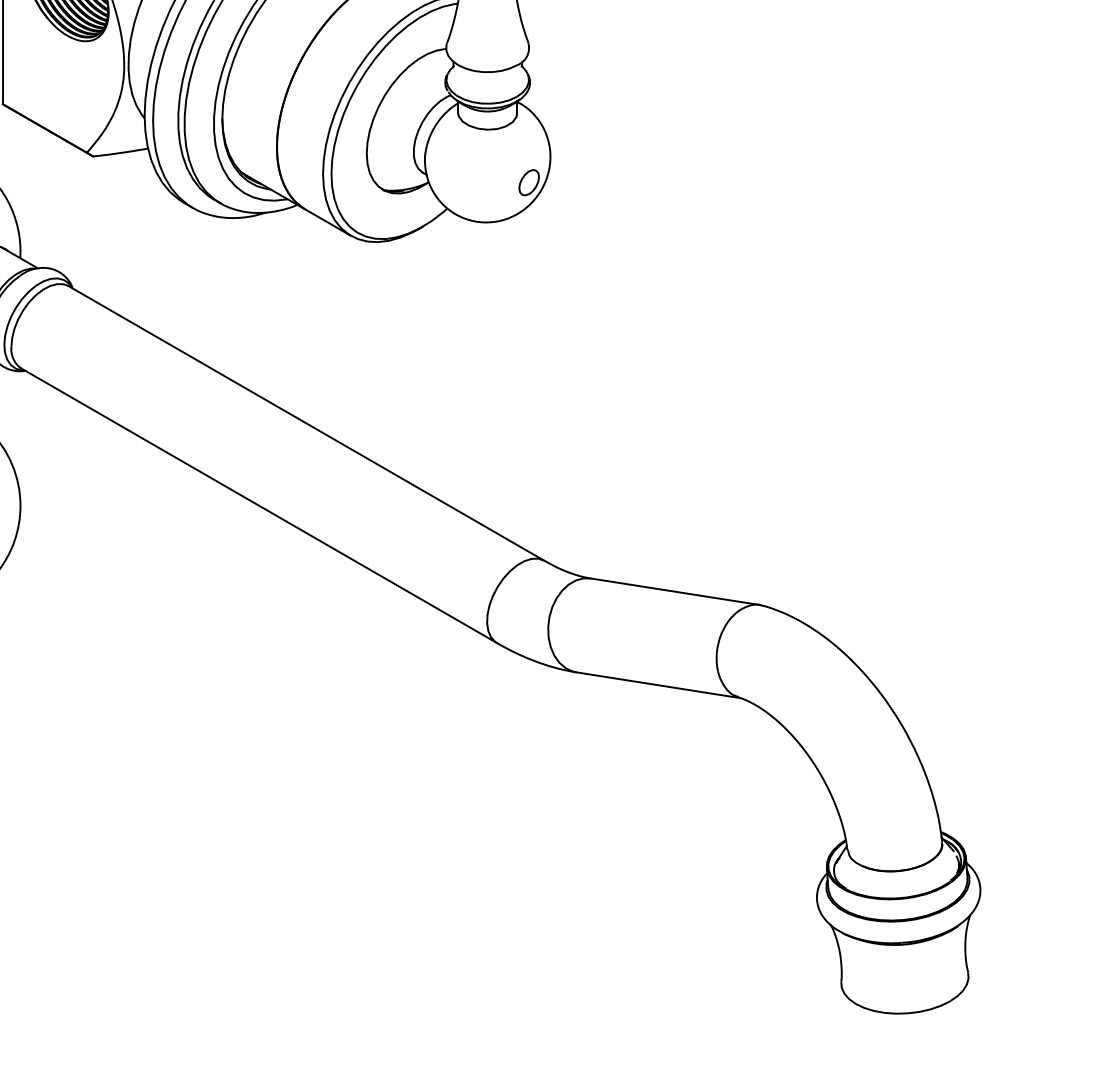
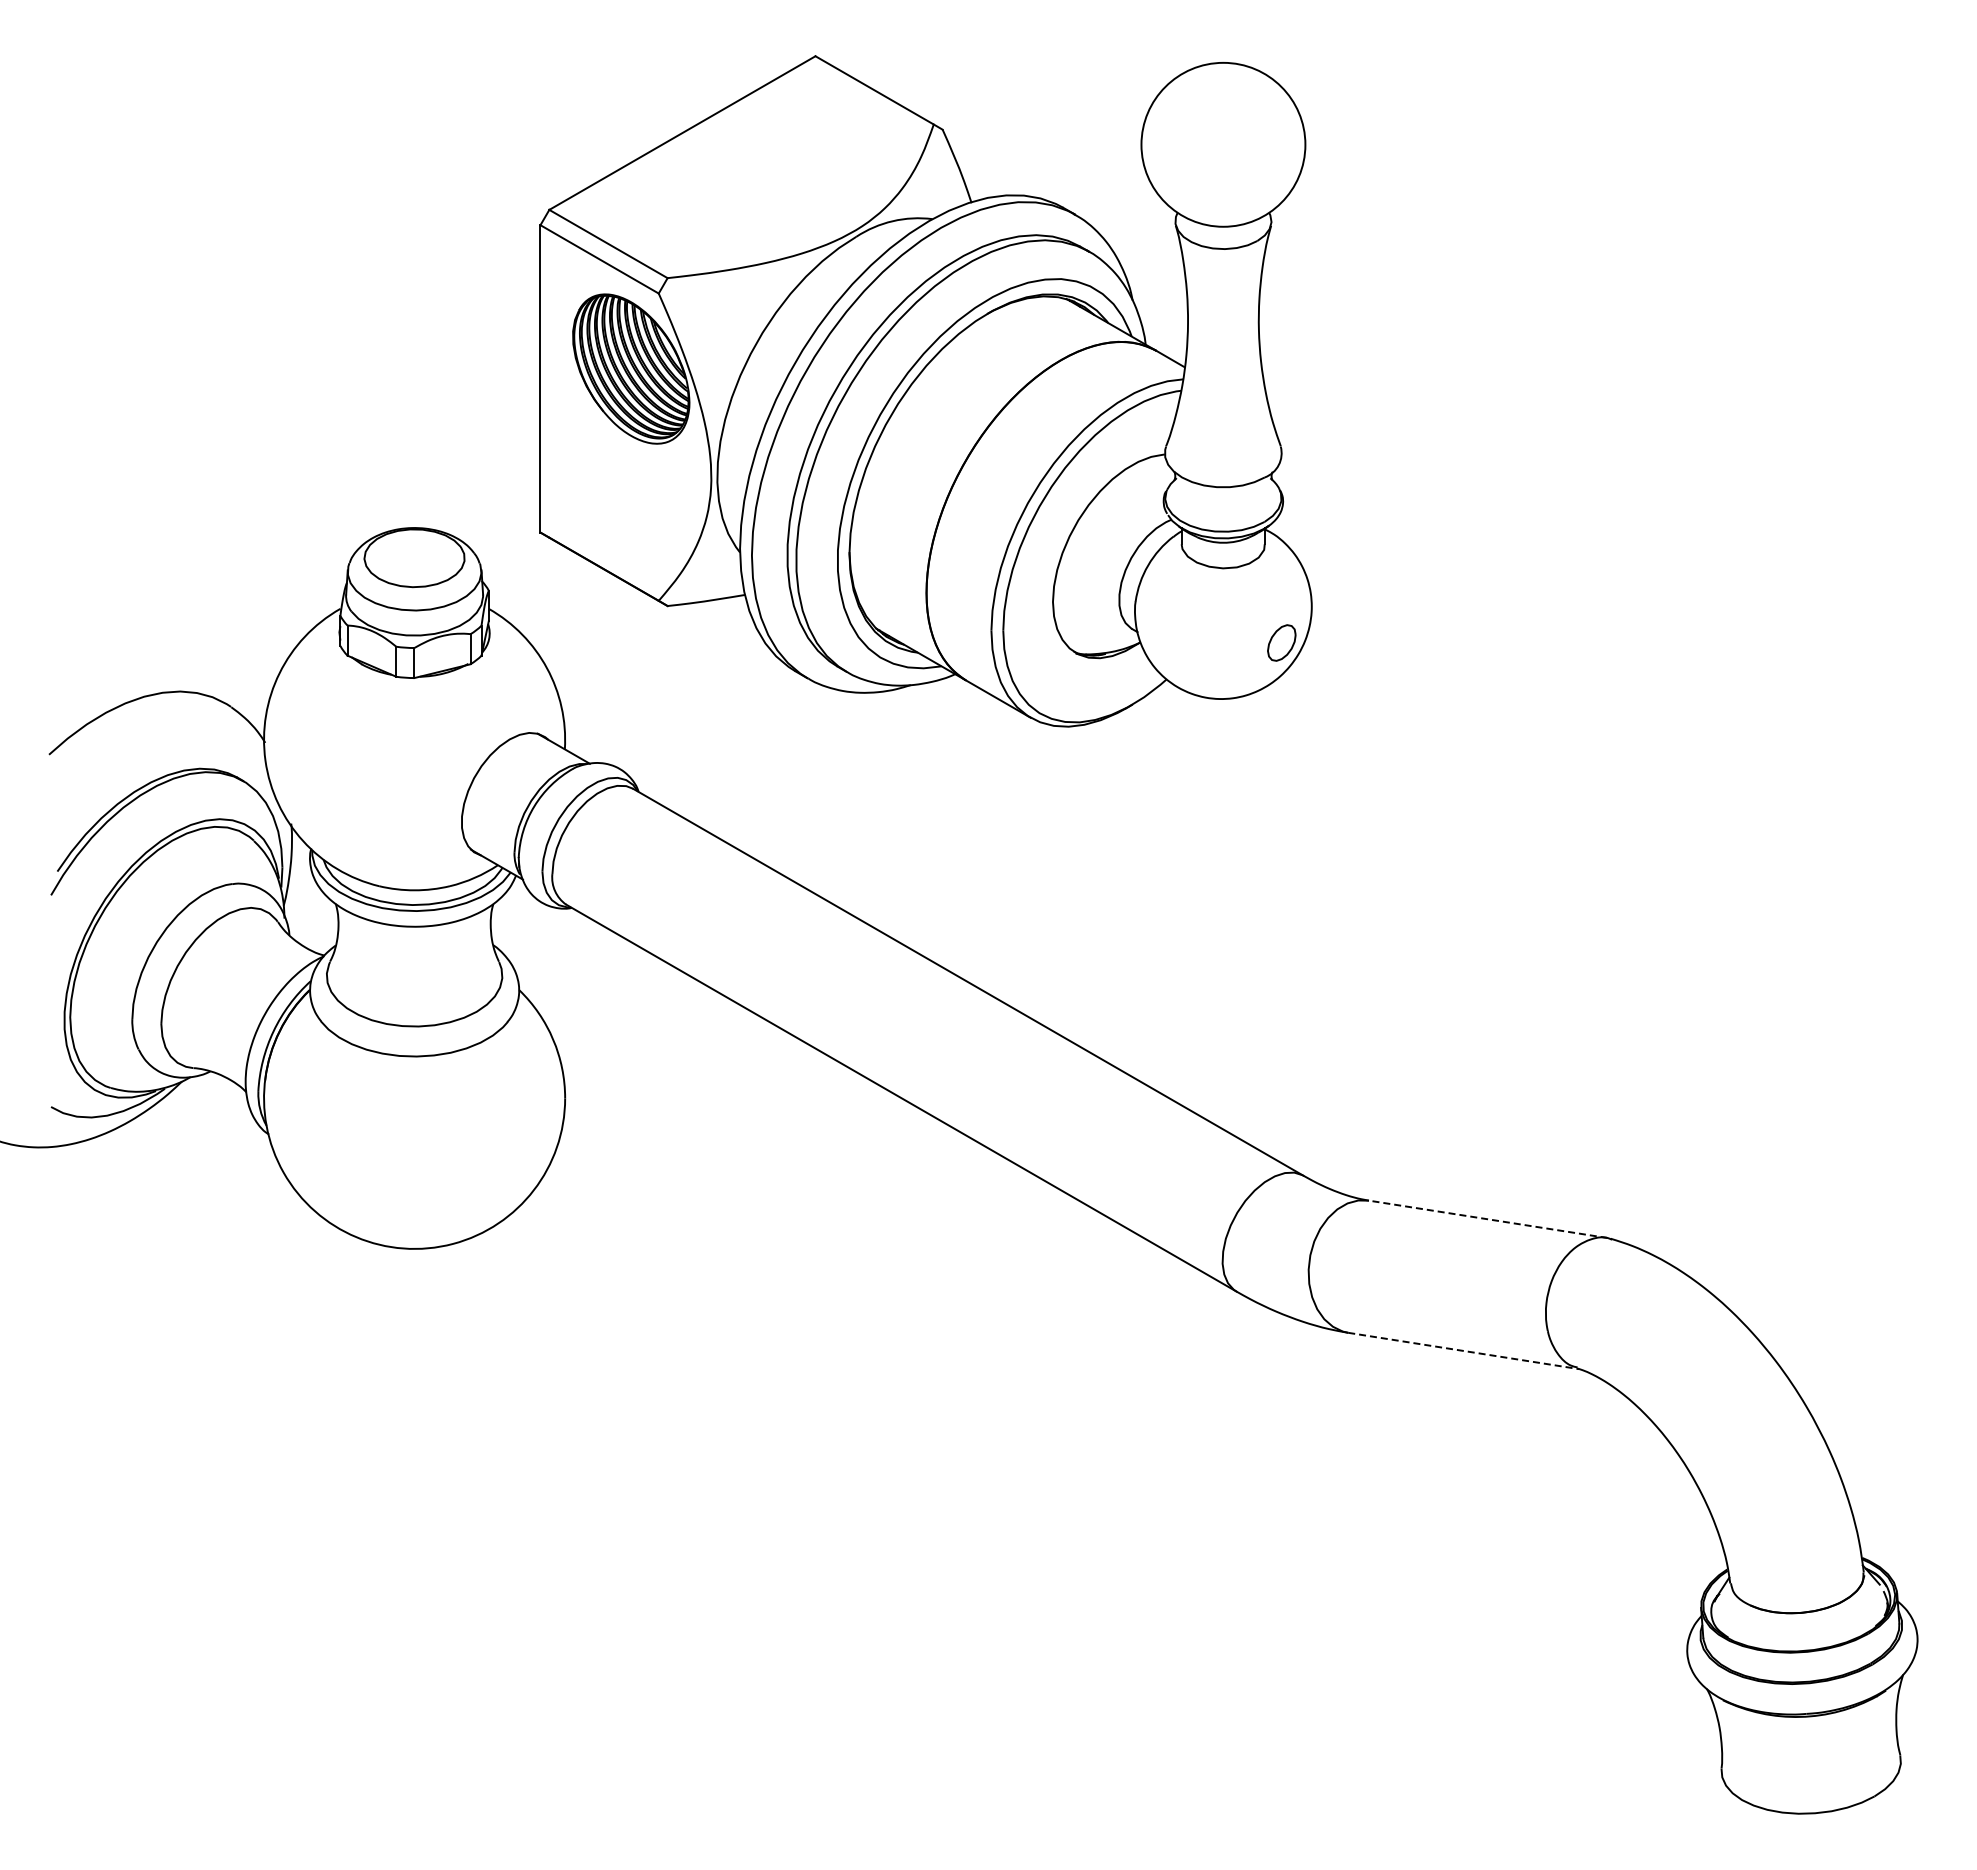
line: (675, 591) -> (1488, 1219), solid -> dashed
line: (658, 684) -> (1463, 1350), solid -> dashed

